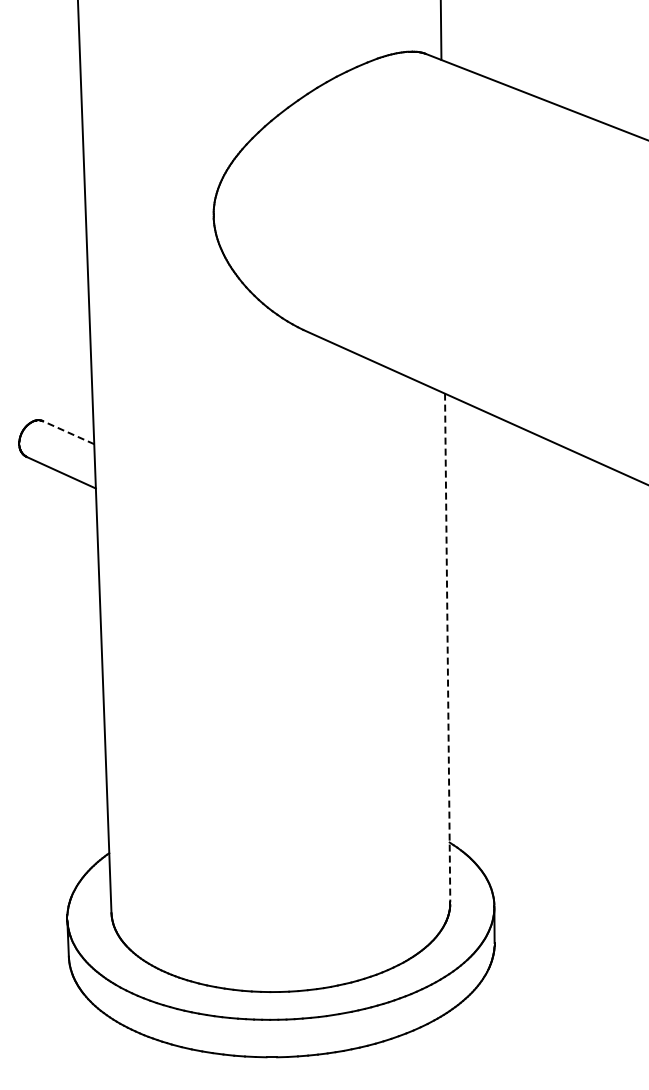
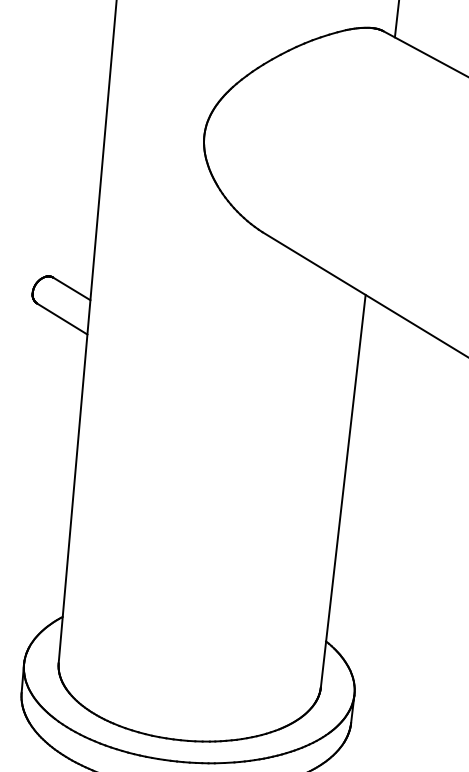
line: (68, 432) -> (71, 288), dashed -> solid
line: (447, 648) -> (343, 491), dashed -> solid

